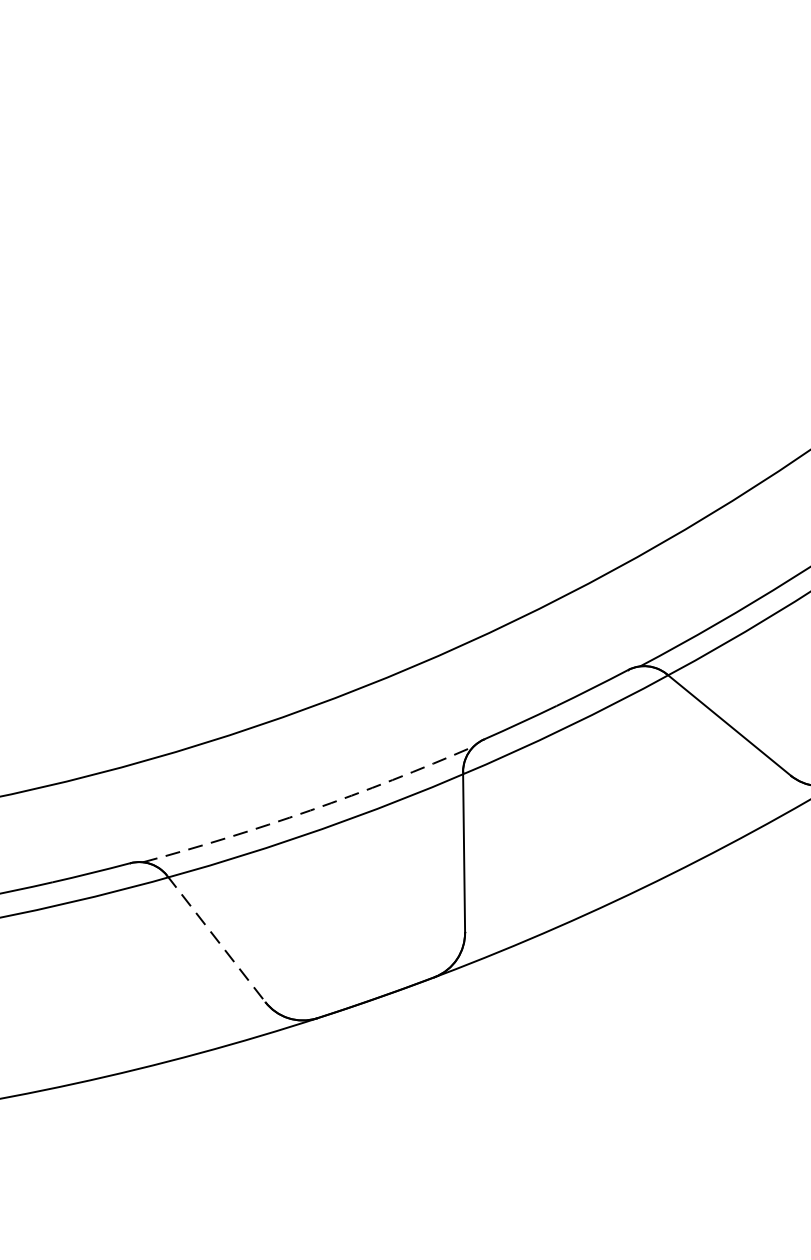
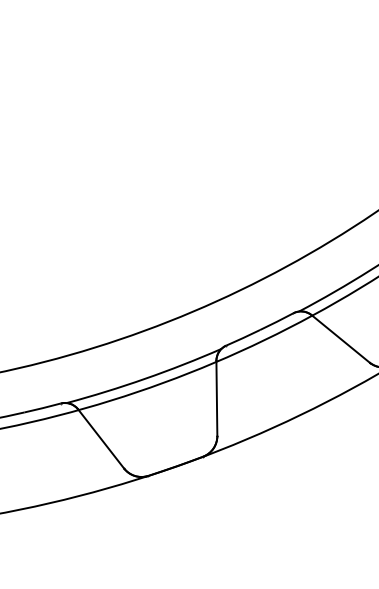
arc: (311, 809) -> (145, 378), dashed -> solid
line: (217, 940) -> (101, 439), dashed -> solid

